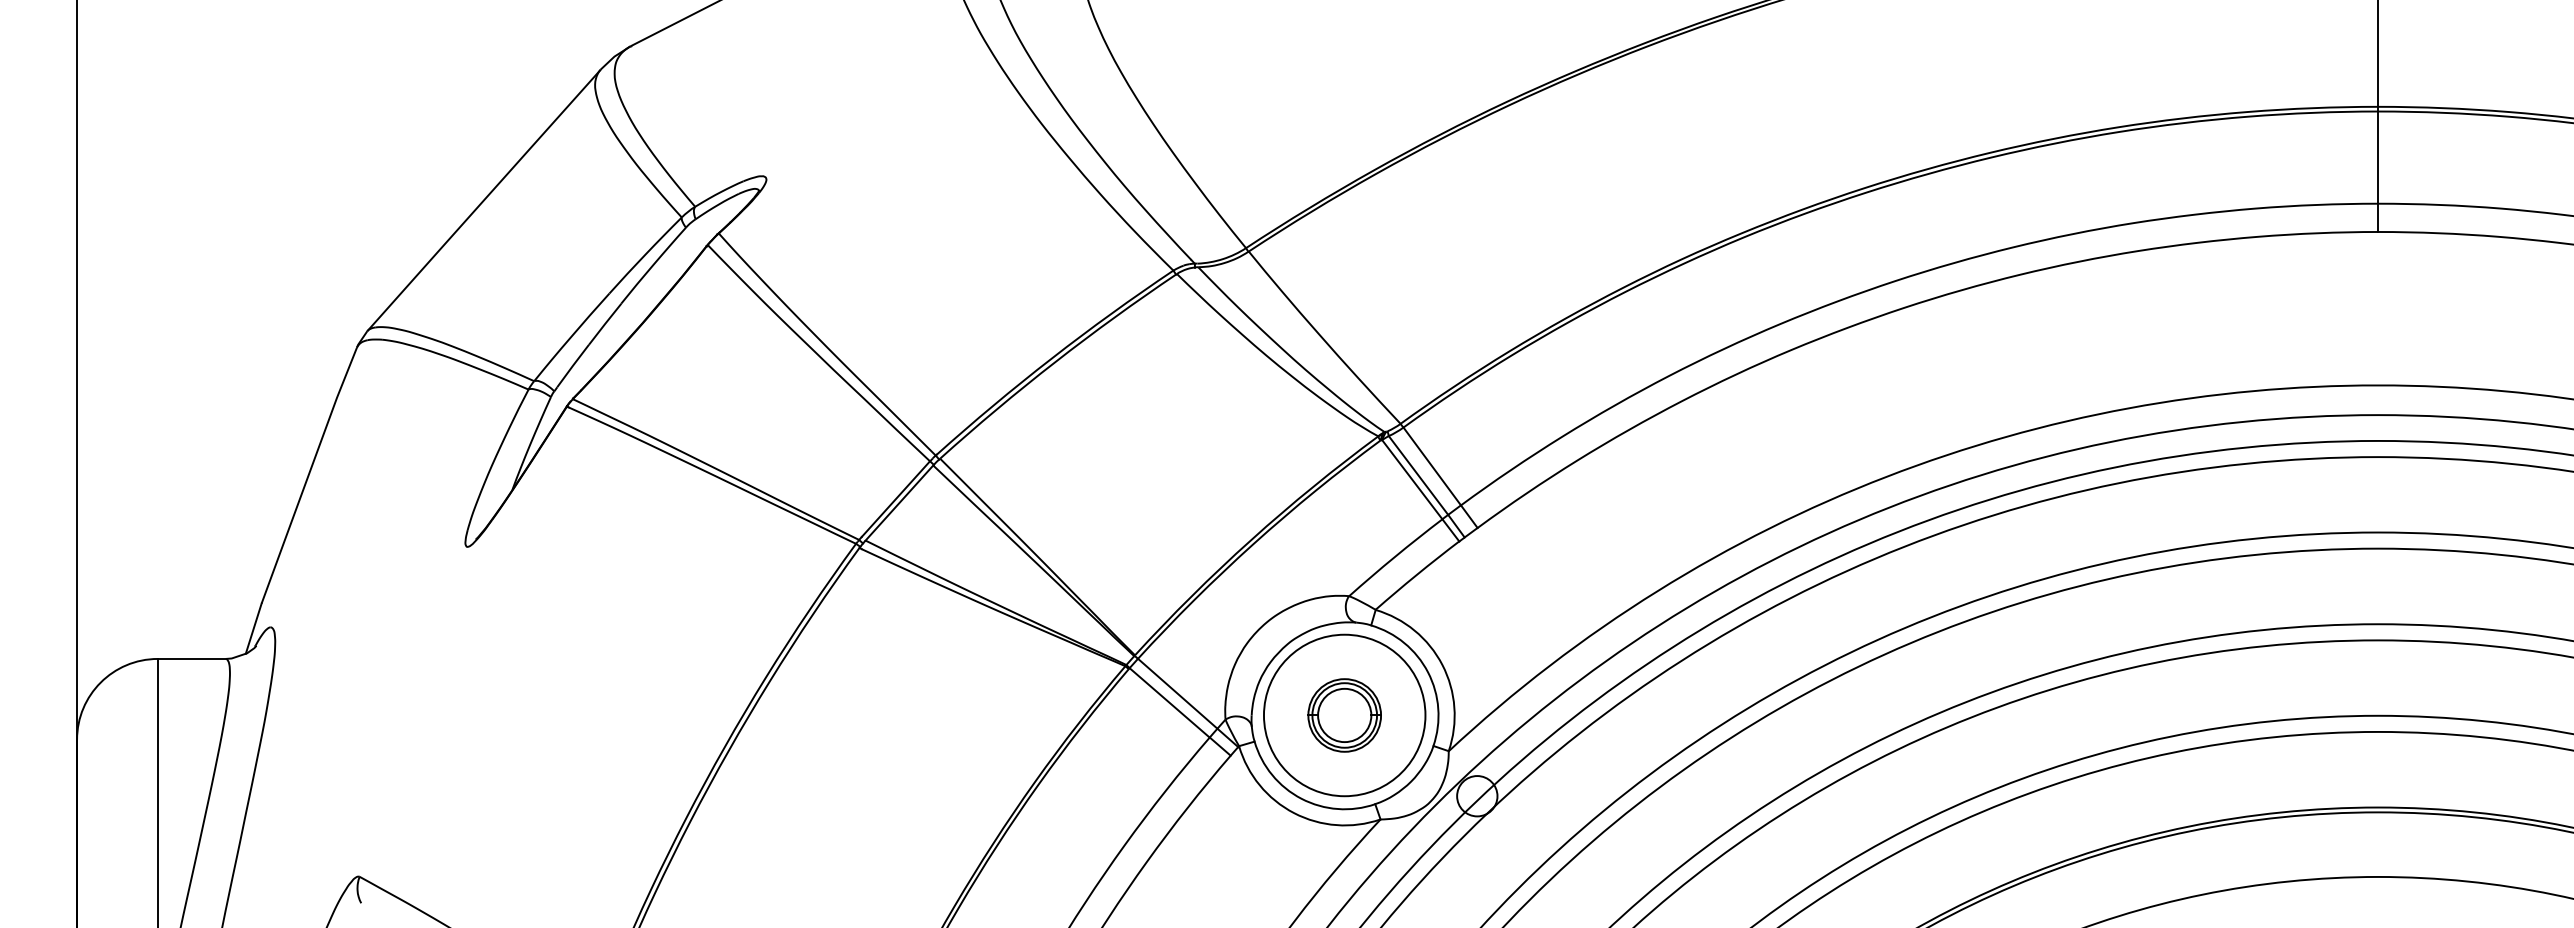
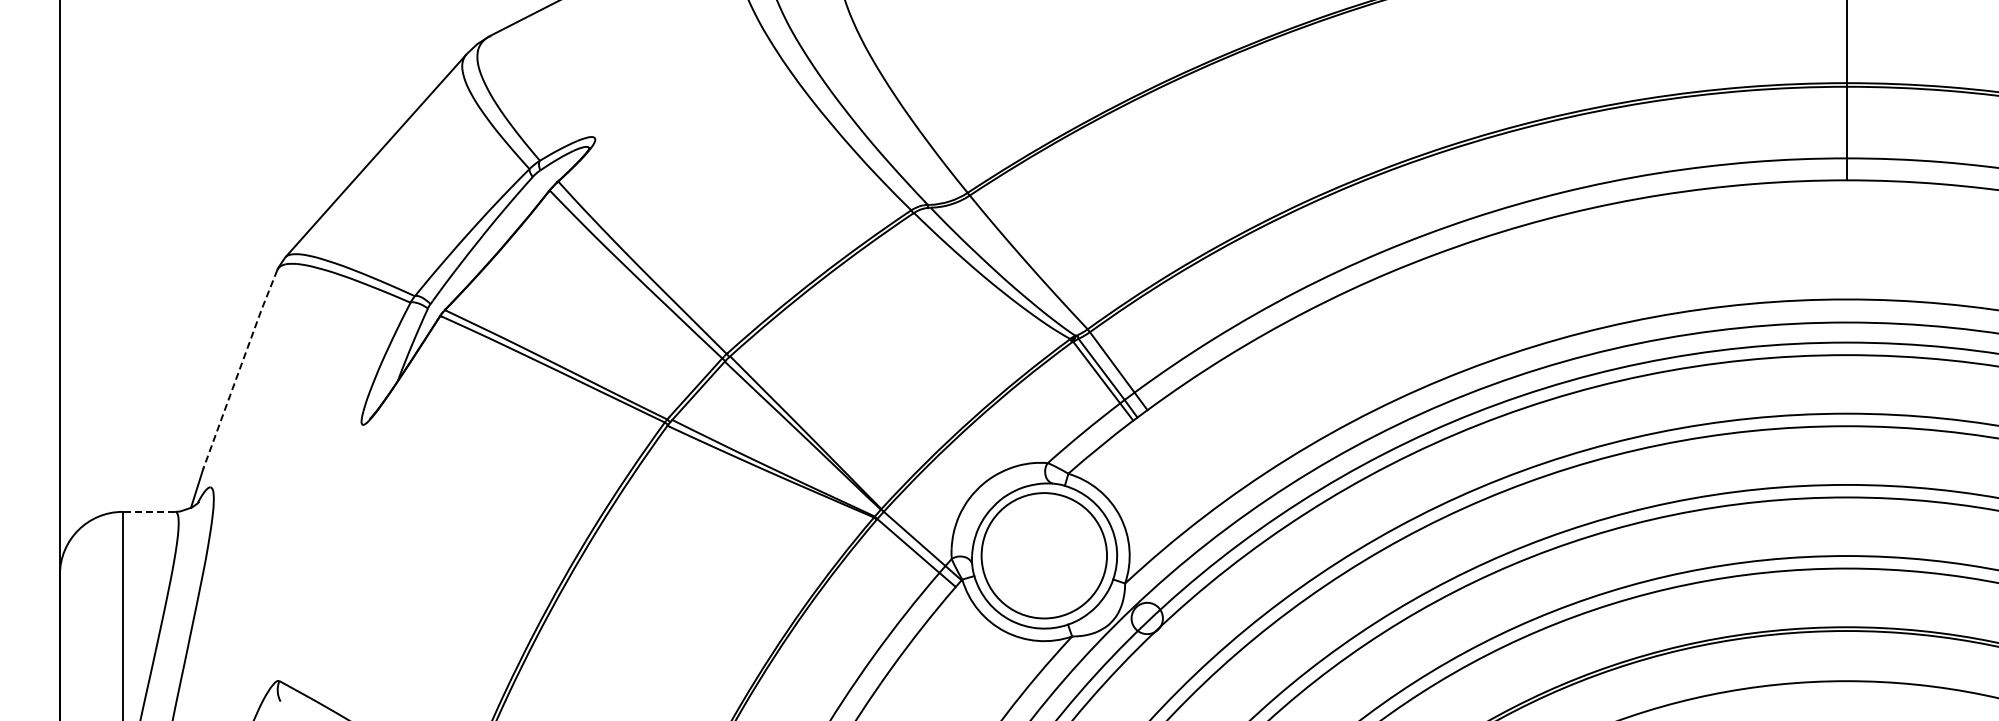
line: (308, 474) -> (239, 368), solid -> dashed
line: (191, 658) -> (148, 511), solid -> dashed
part: (1344, 715) -> (1044, 555), removed

